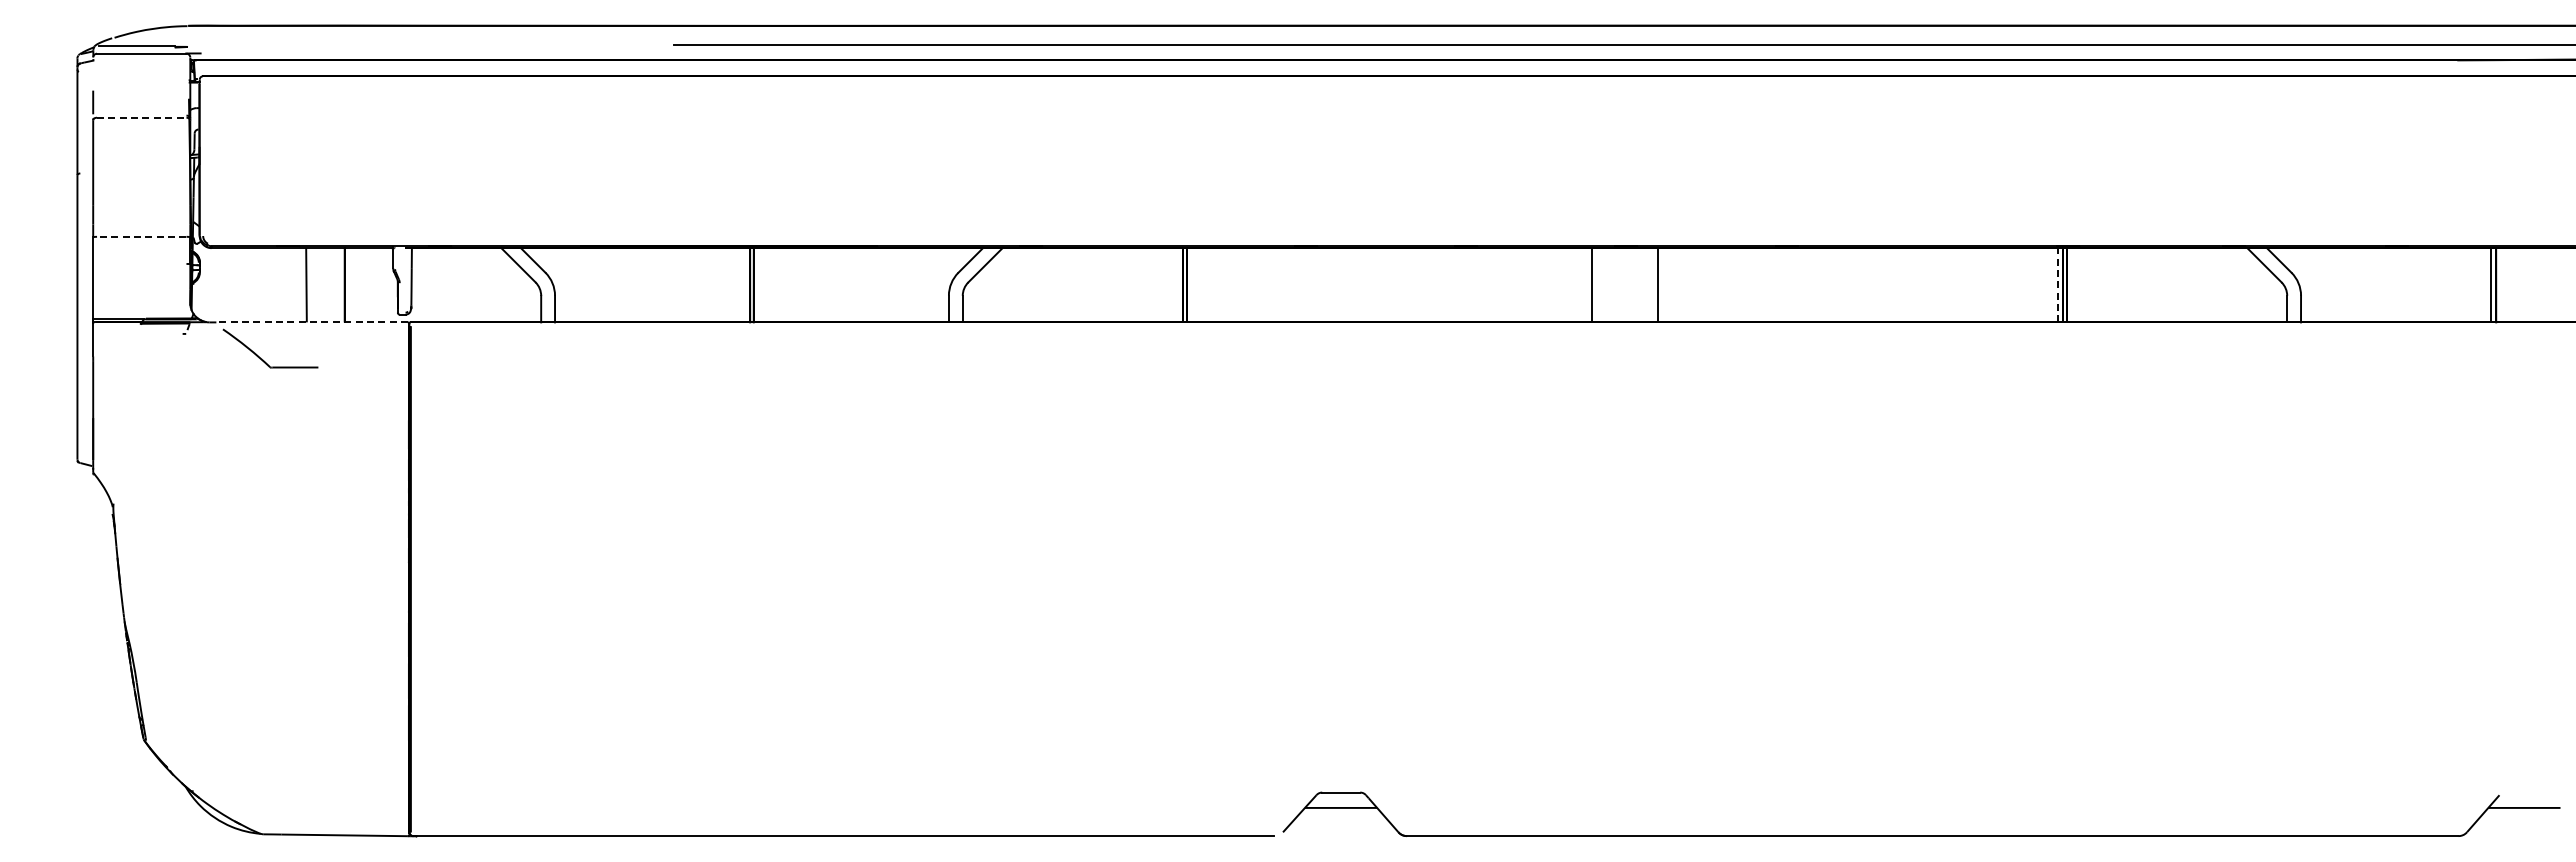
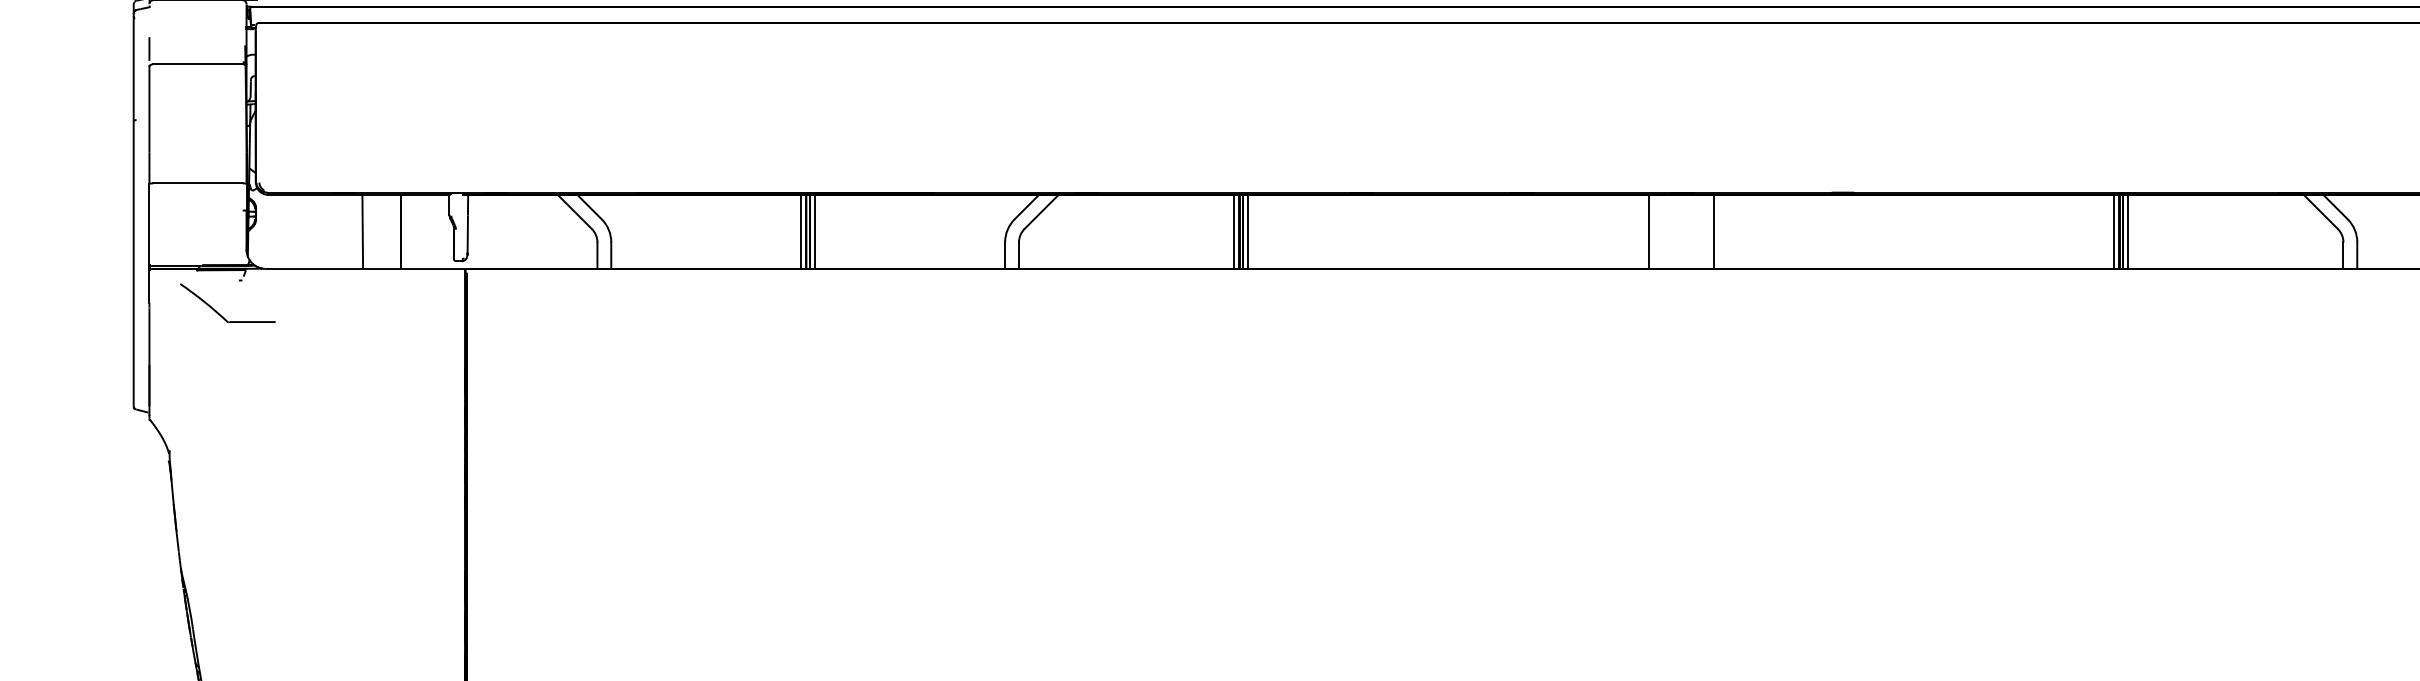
line: (141, 117) -> (197, 64), dashed -> solid
line: (141, 236) -> (197, 183), dashed -> solid
line: (2057, 284) -> (2113, 231), dashed -> solid
line: (745, 285) -> (801, 232), added
line: (758, 285) -> (814, 232), added
line: (1178, 285) -> (1234, 232), added
line: (1191, 285) -> (1247, 232), added
line: (2071, 285) -> (2127, 232), added
line: (312, 322) -> (368, 269), dashed -> solid
part: (263, 359) -> (220, 314), moved

